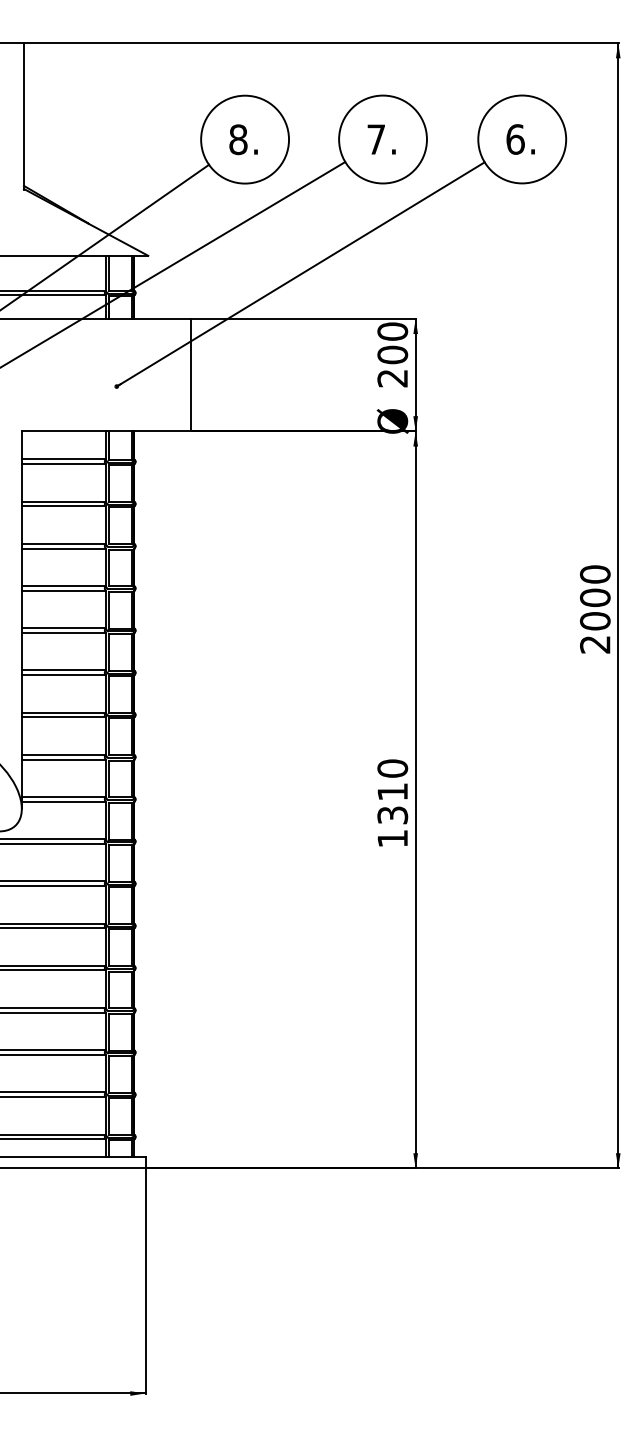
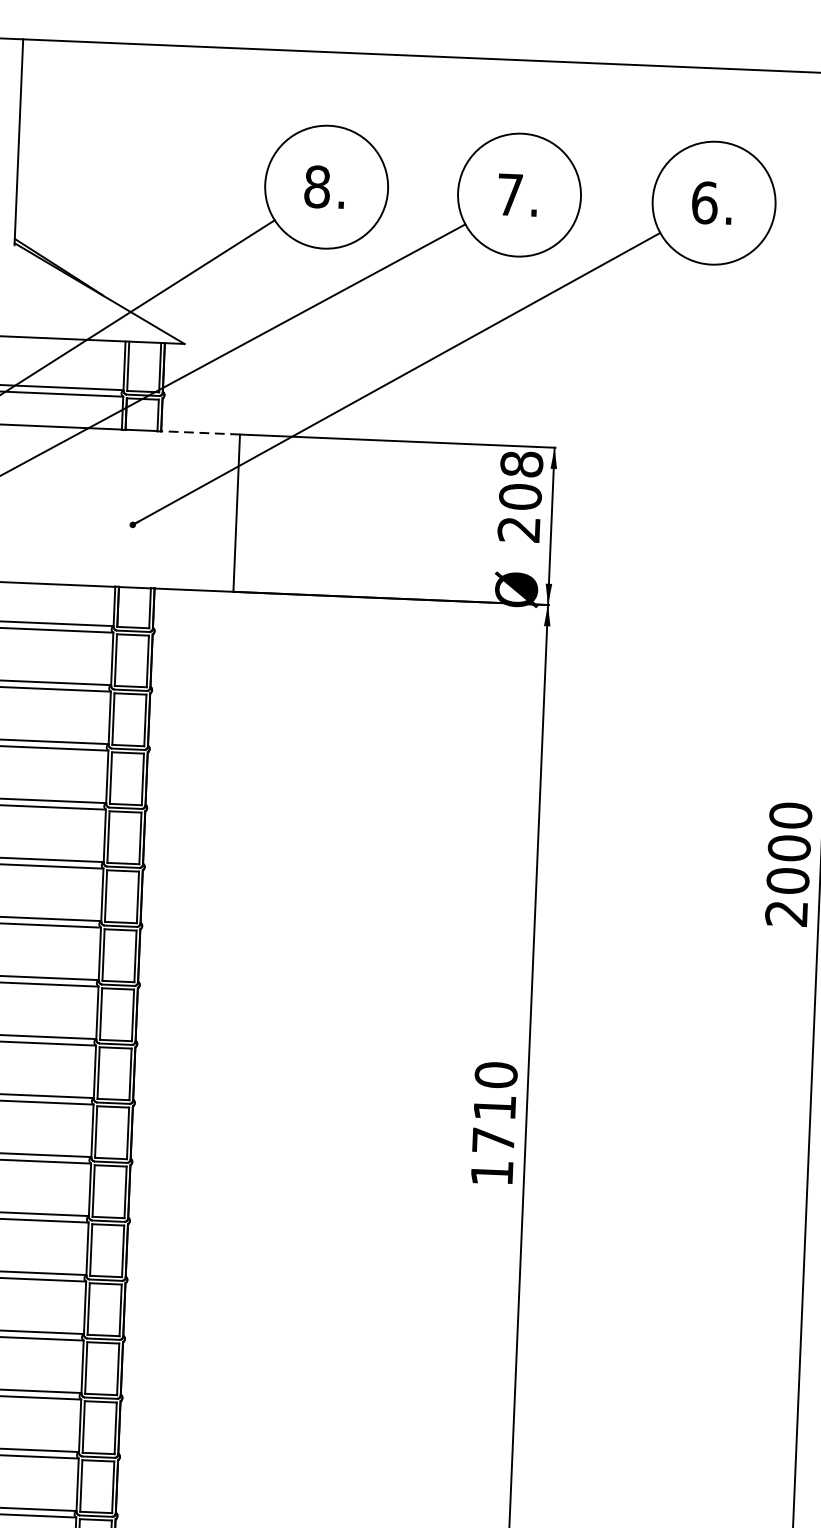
line: (161, 318) -> (199, 432), solid -> dashed
text: (392, 331) -> (521, 464), 200 -> 208
text: (392, 815) -> (493, 1140), 1310 -> 1710

